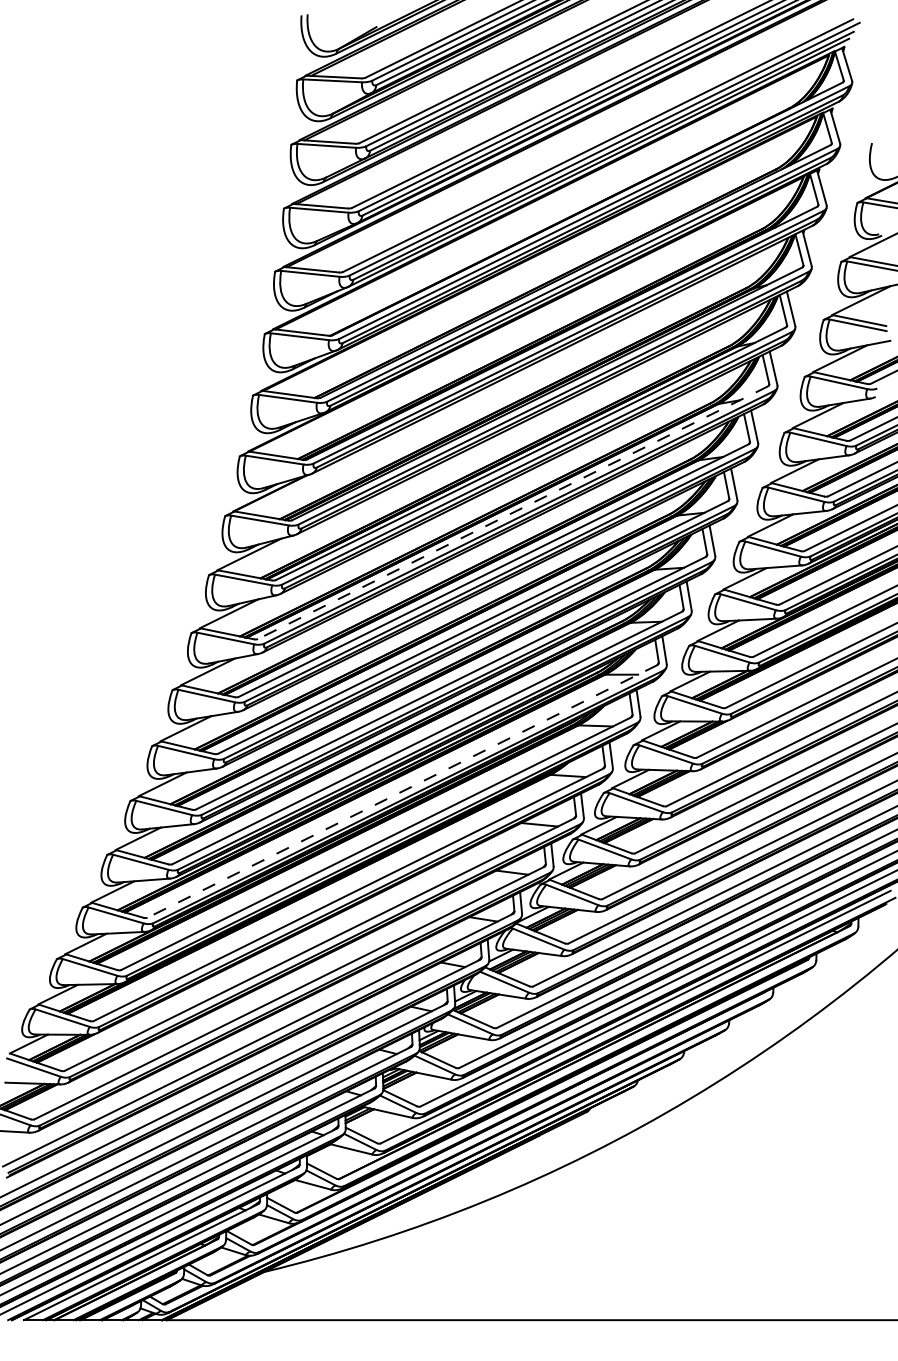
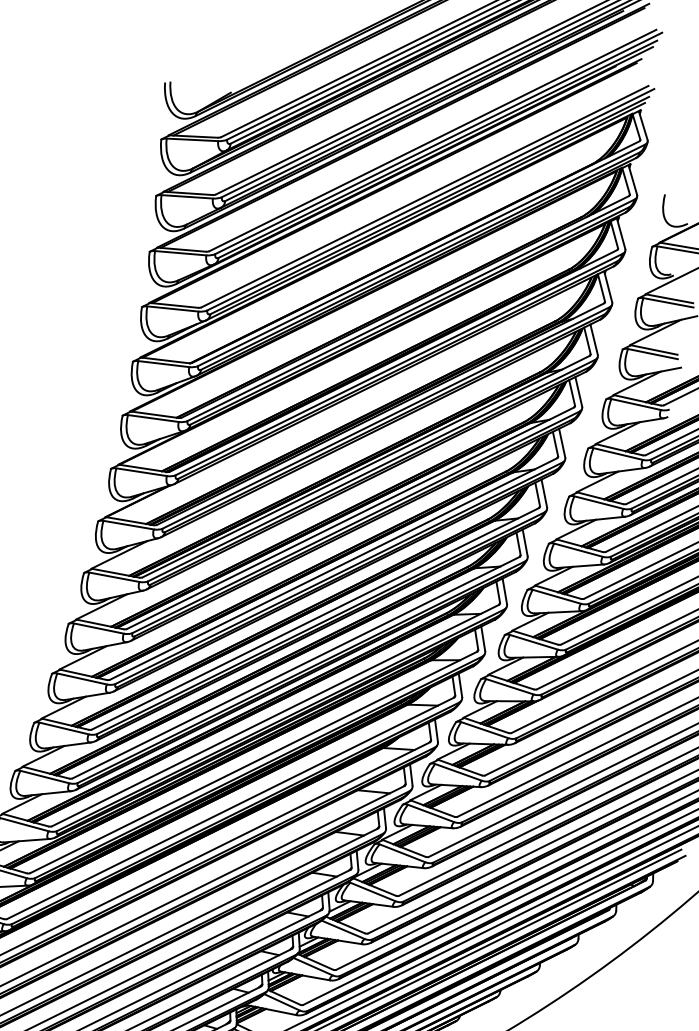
line: (513, 512) -> (350, 518), dashed -> solid
line: (402, 791) -> (253, 762), dashed -> solid

